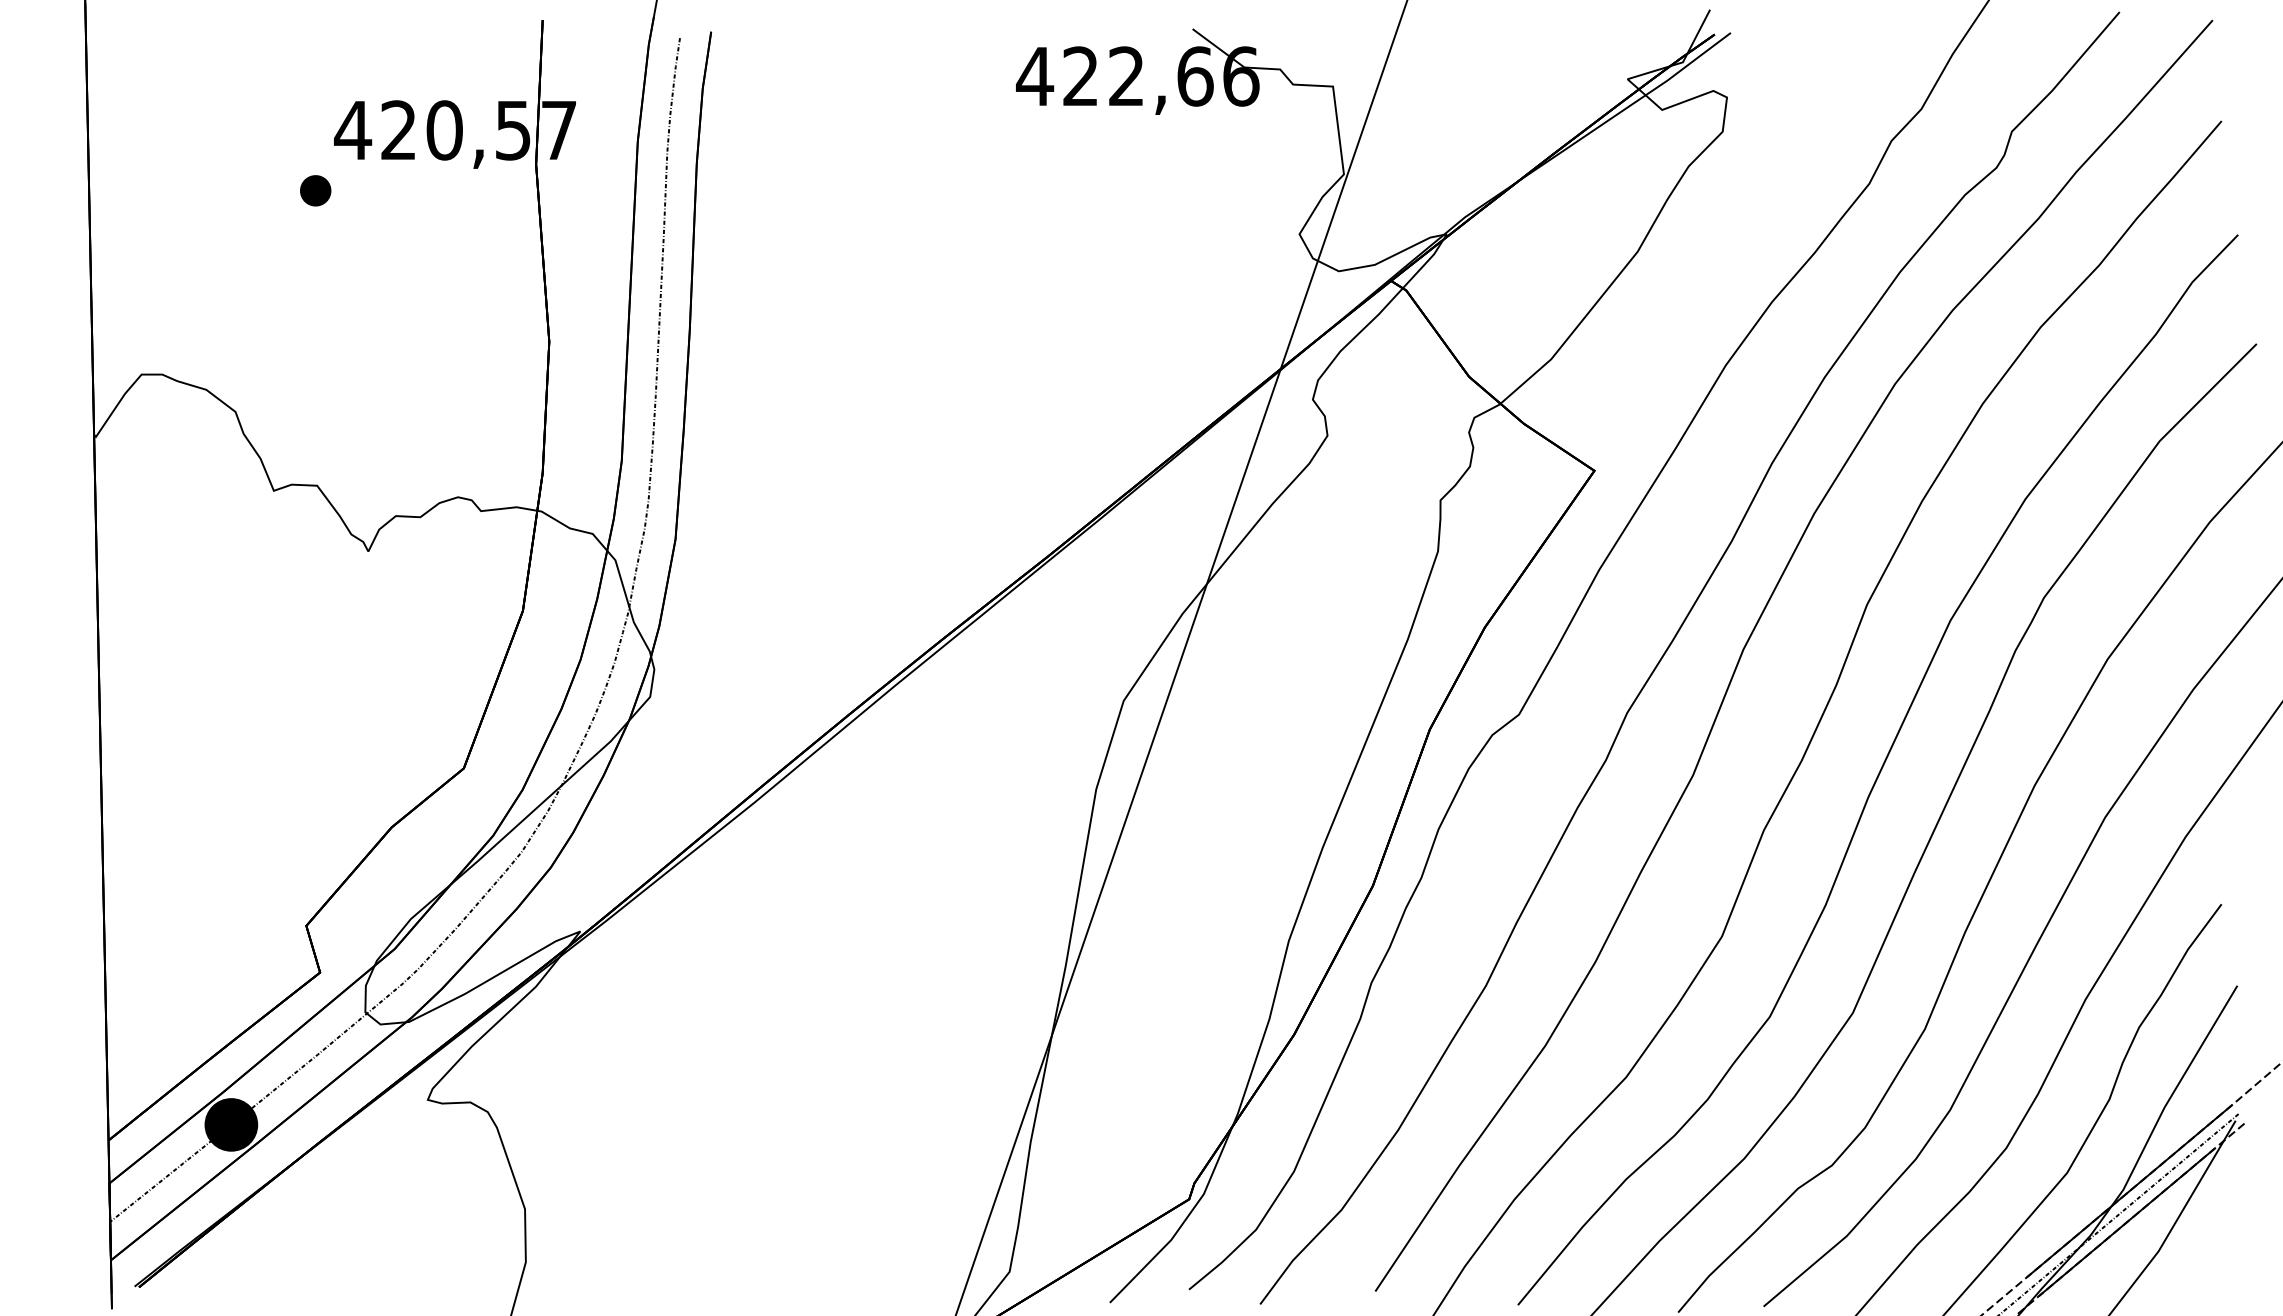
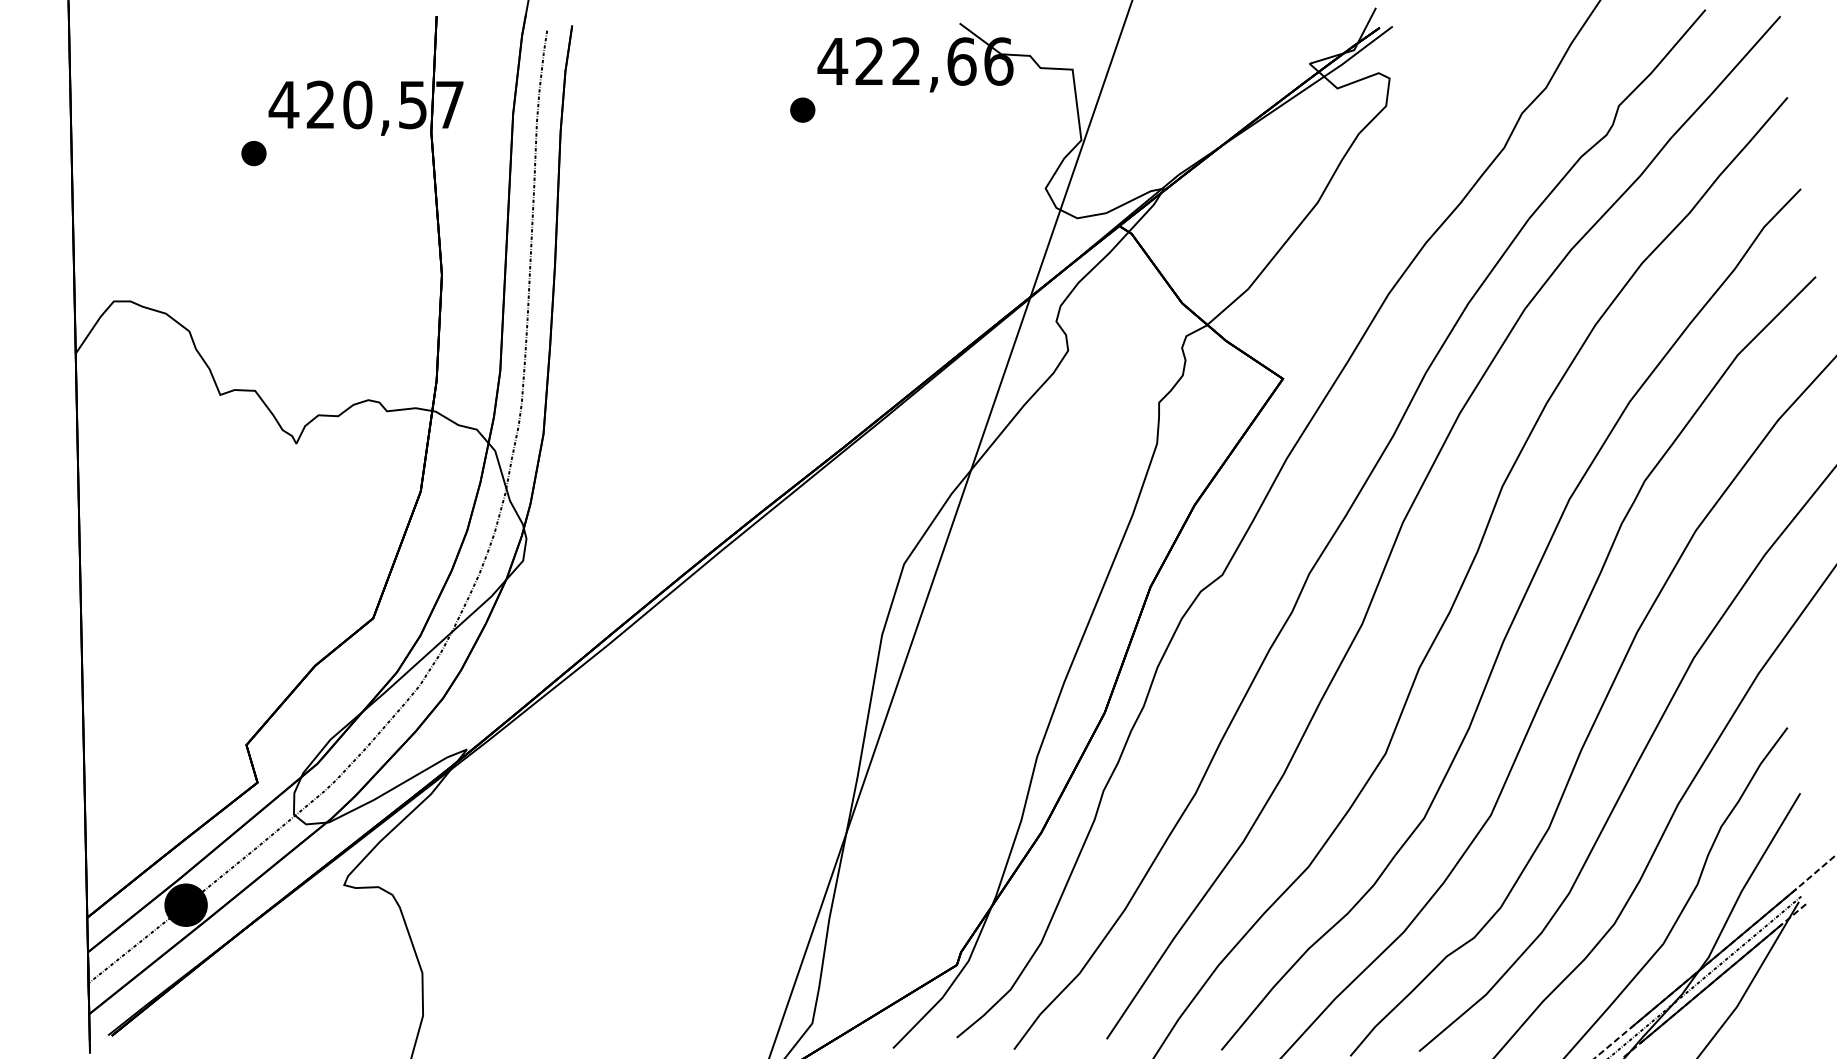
part: (997, 136) -> (802, 109), added

